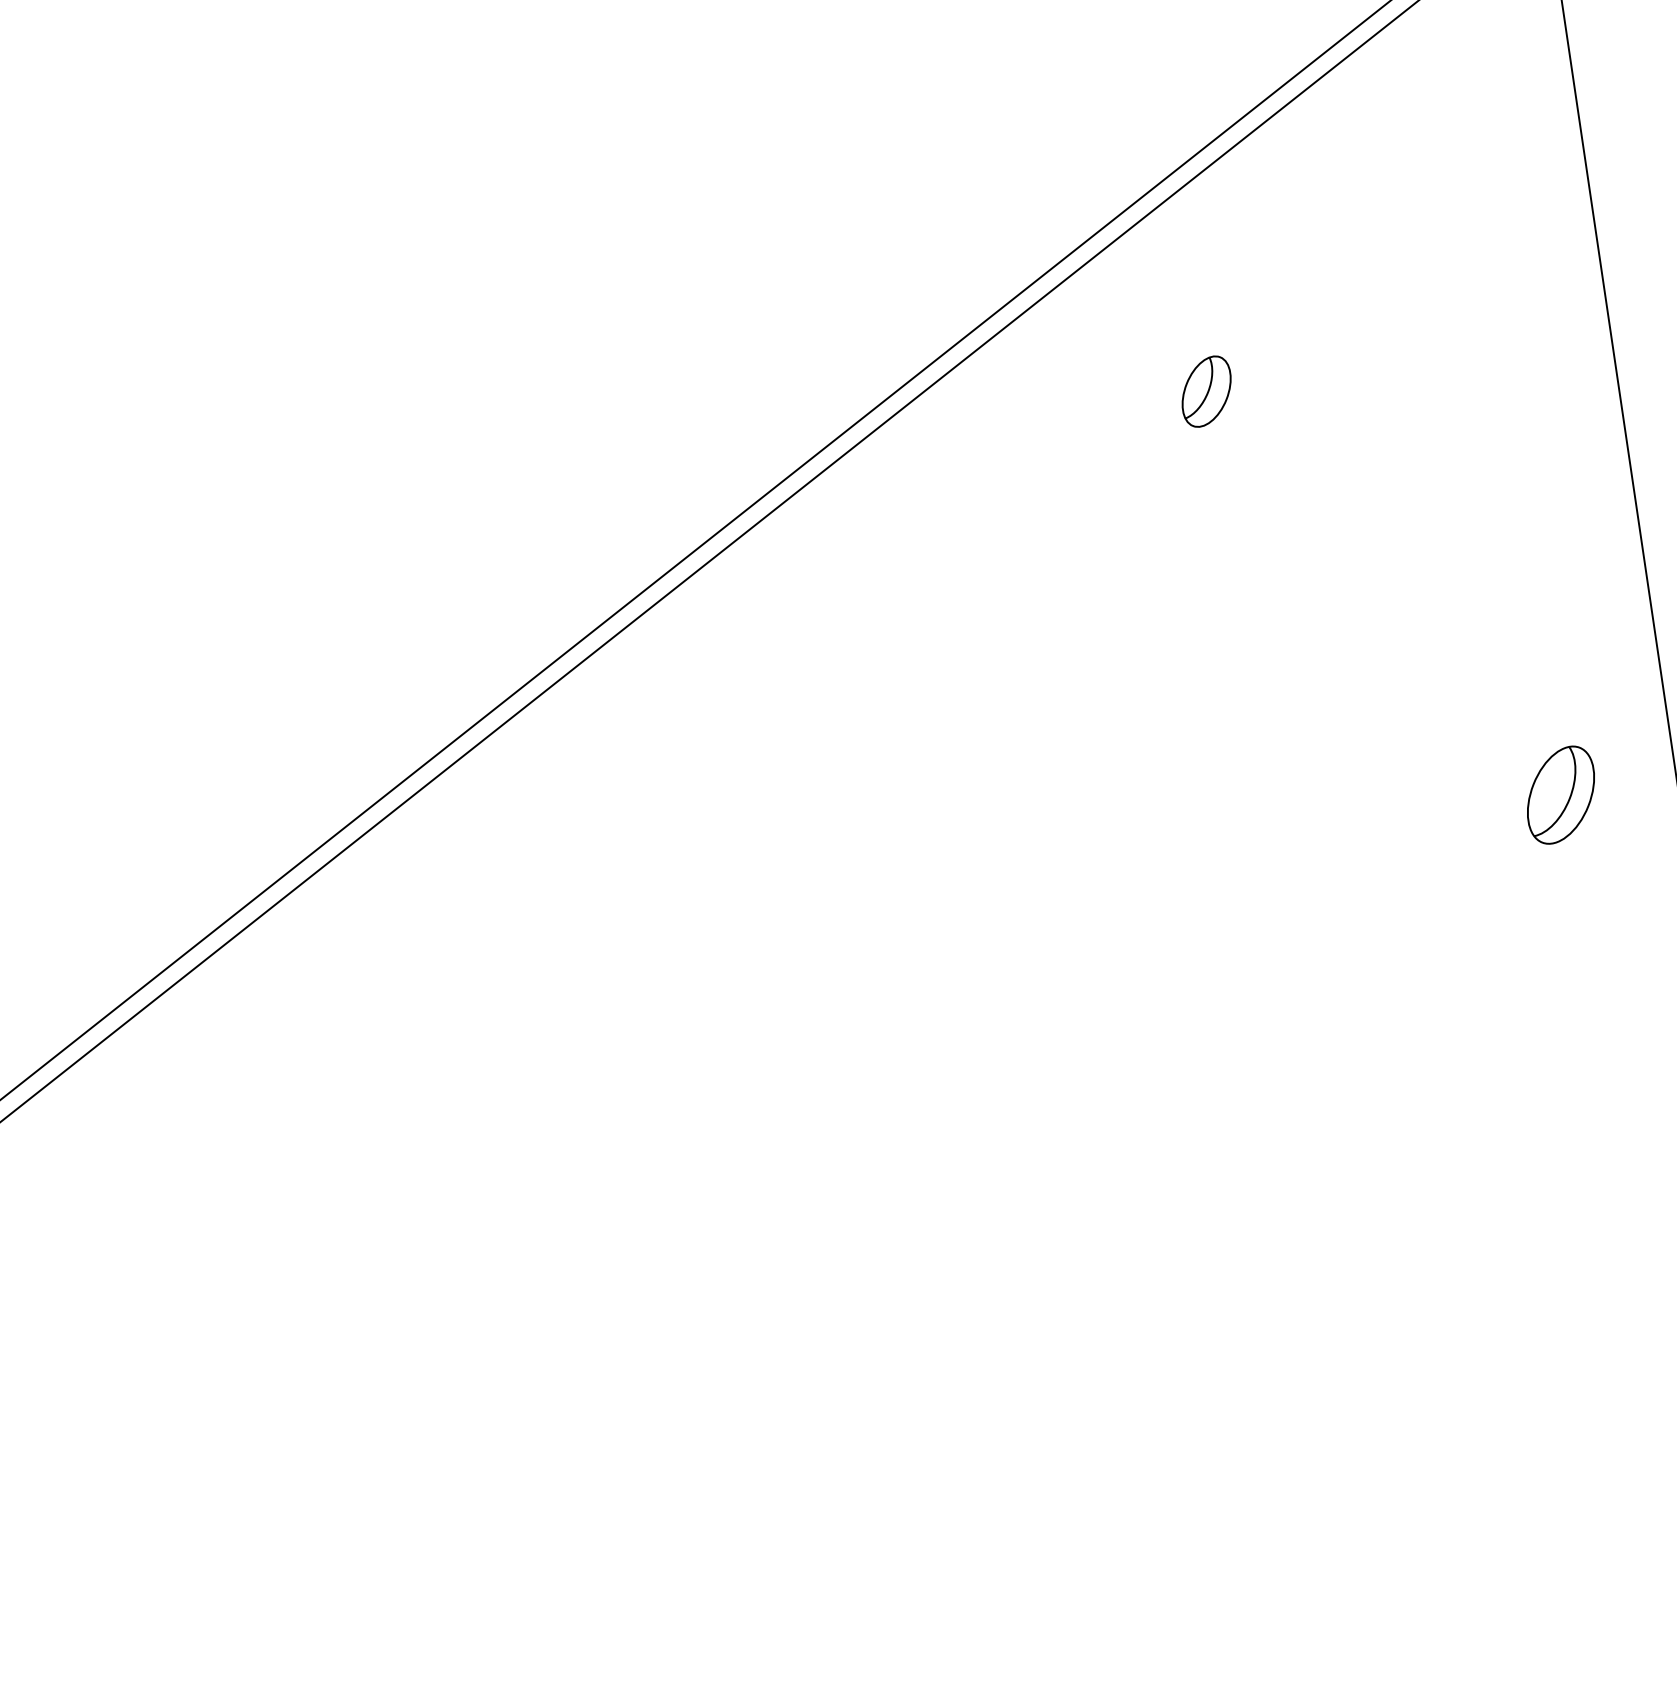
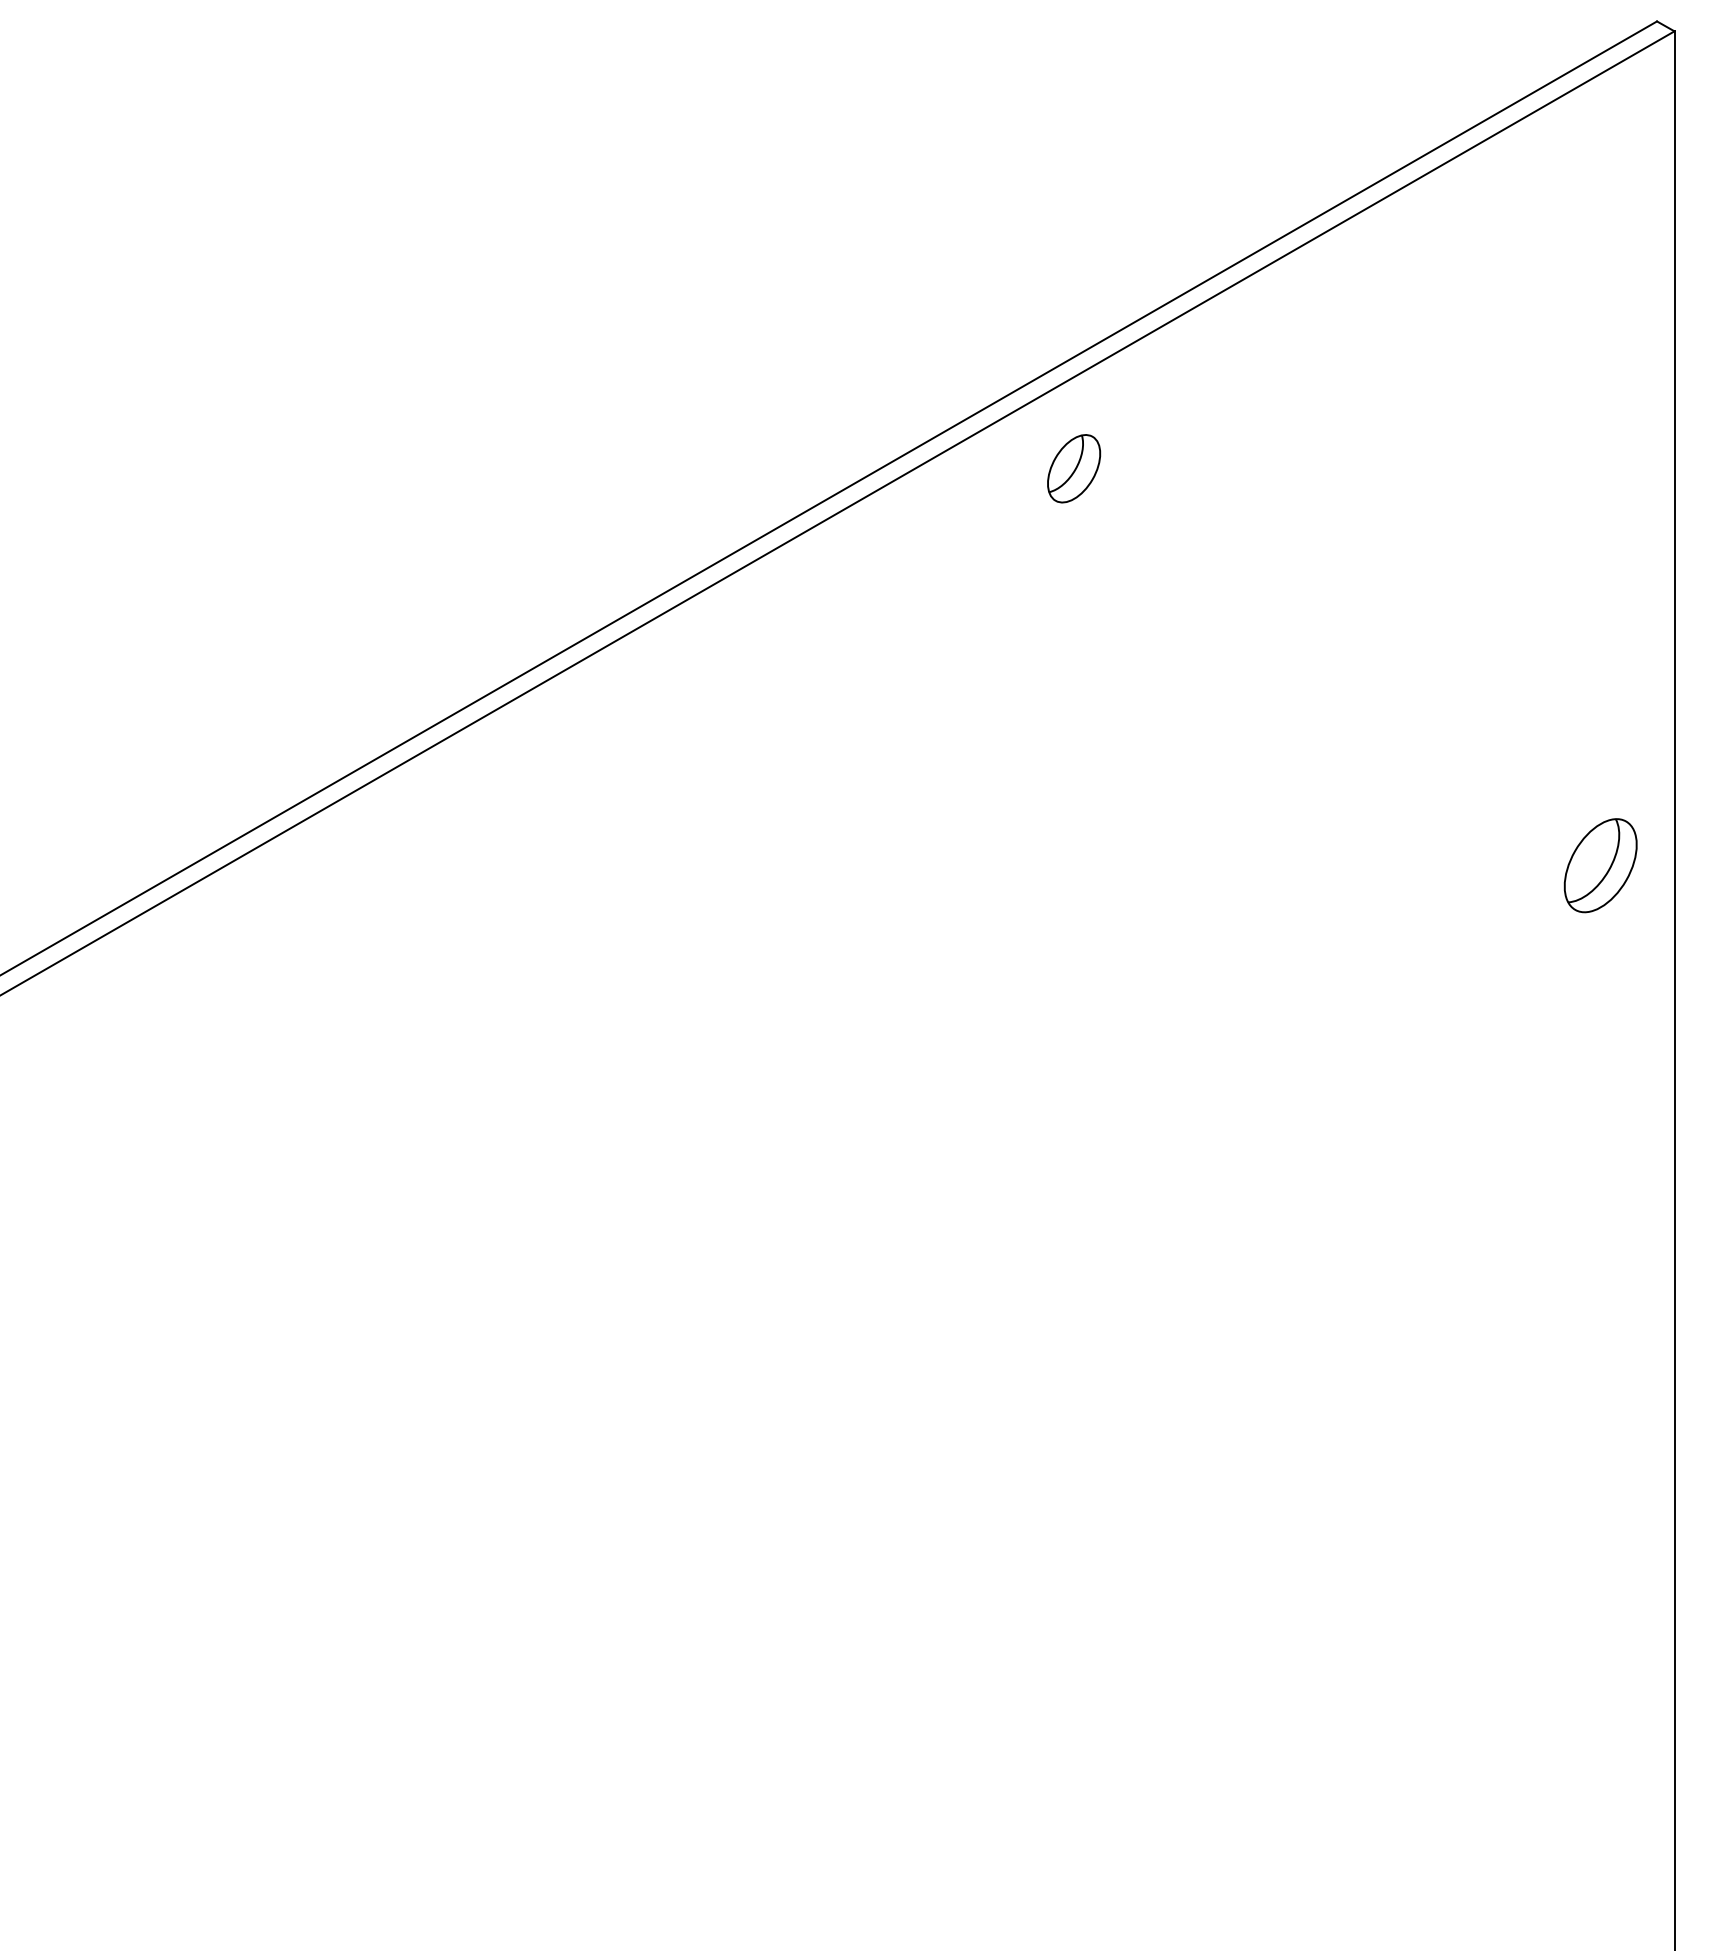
part: (1207, 391) -> (1074, 468), moved
part: (1560, 795) -> (1600, 865), moved

